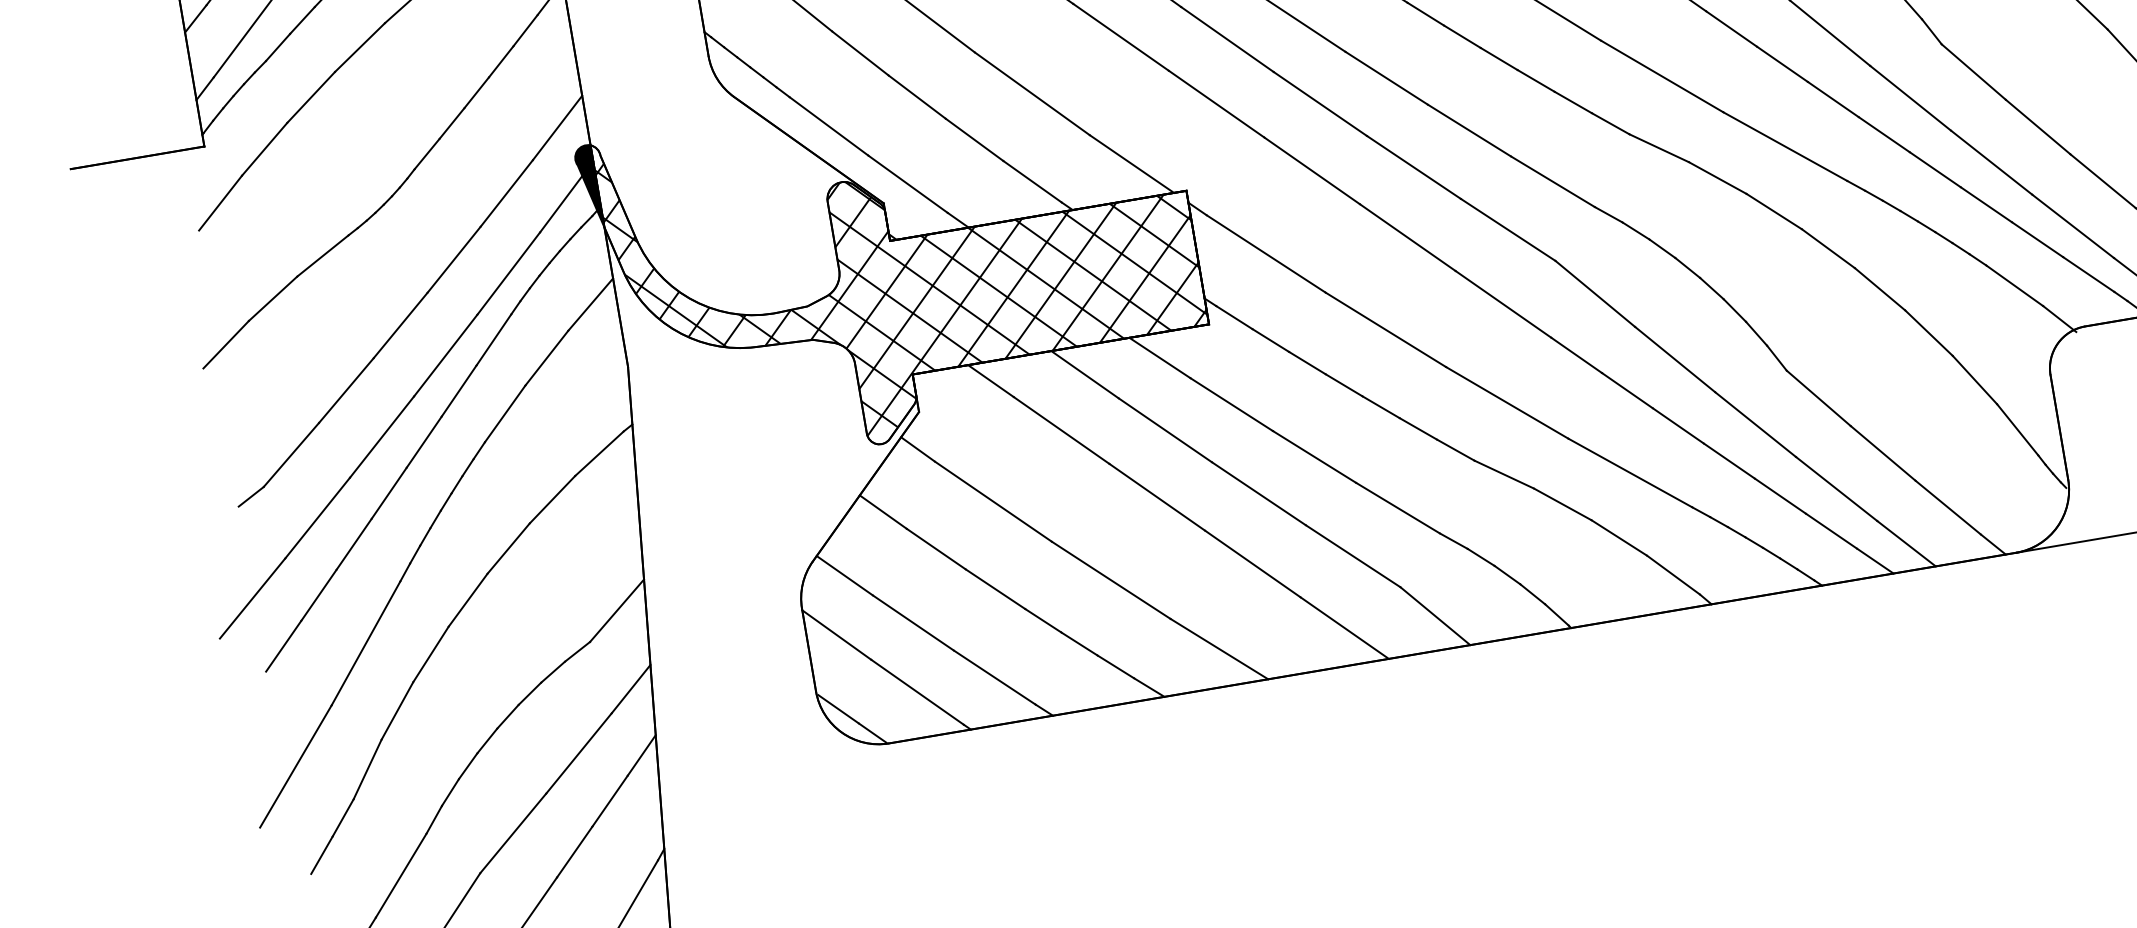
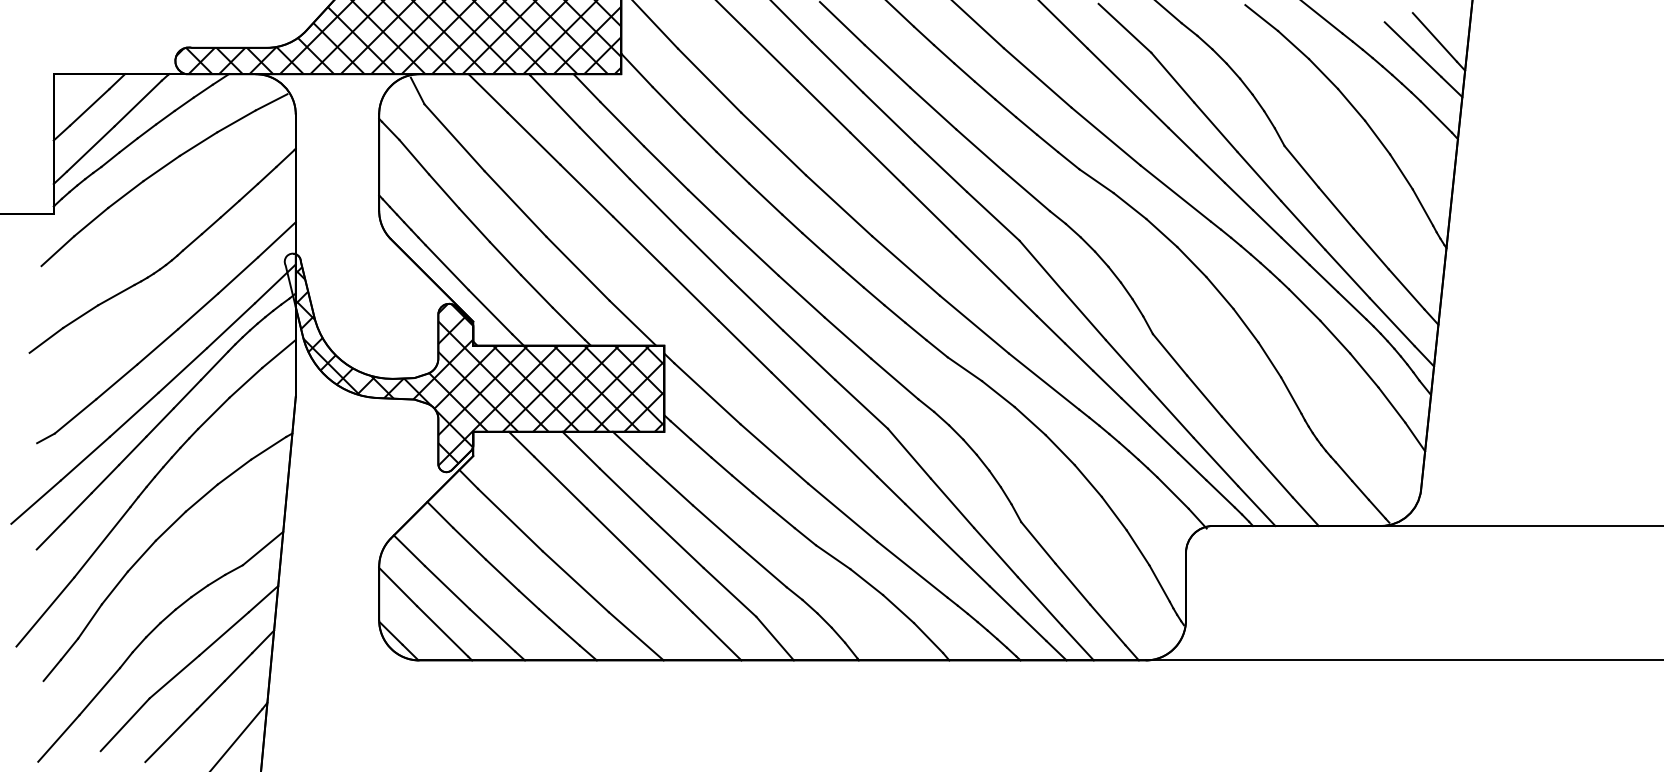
fill: (587, 187) -> (289, 280), removed

